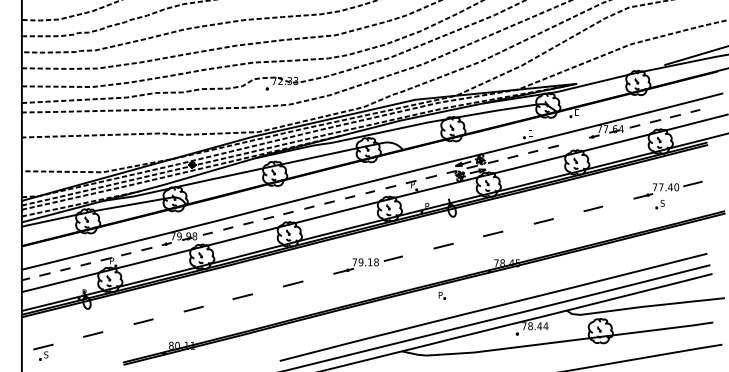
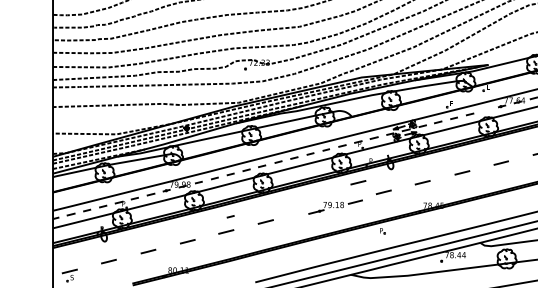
line: (411, 233) -> (358, 182), added
part: (367, 264) -> (335, 206), moved
line: (248, 277) -> (230, 216), added

